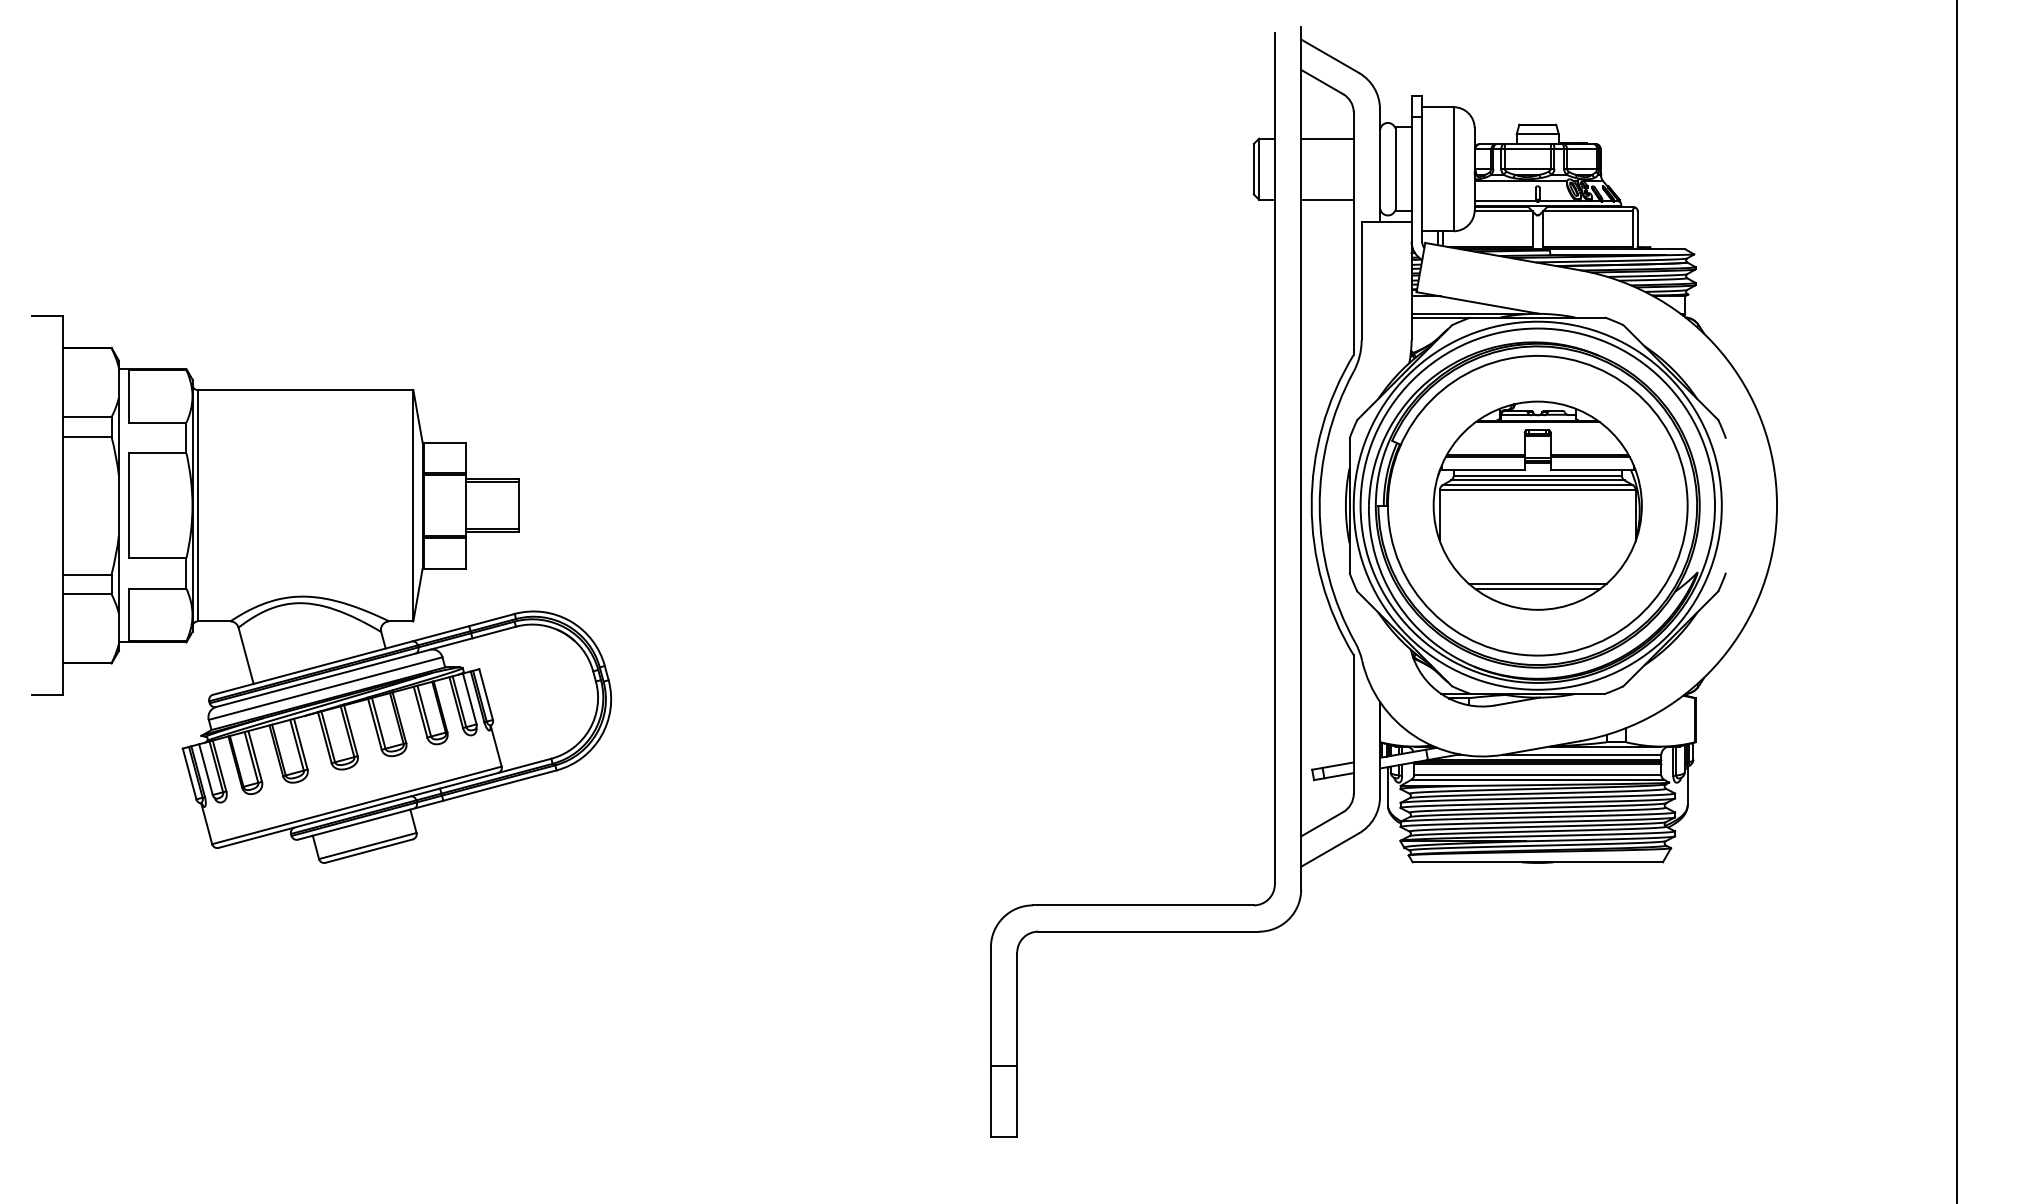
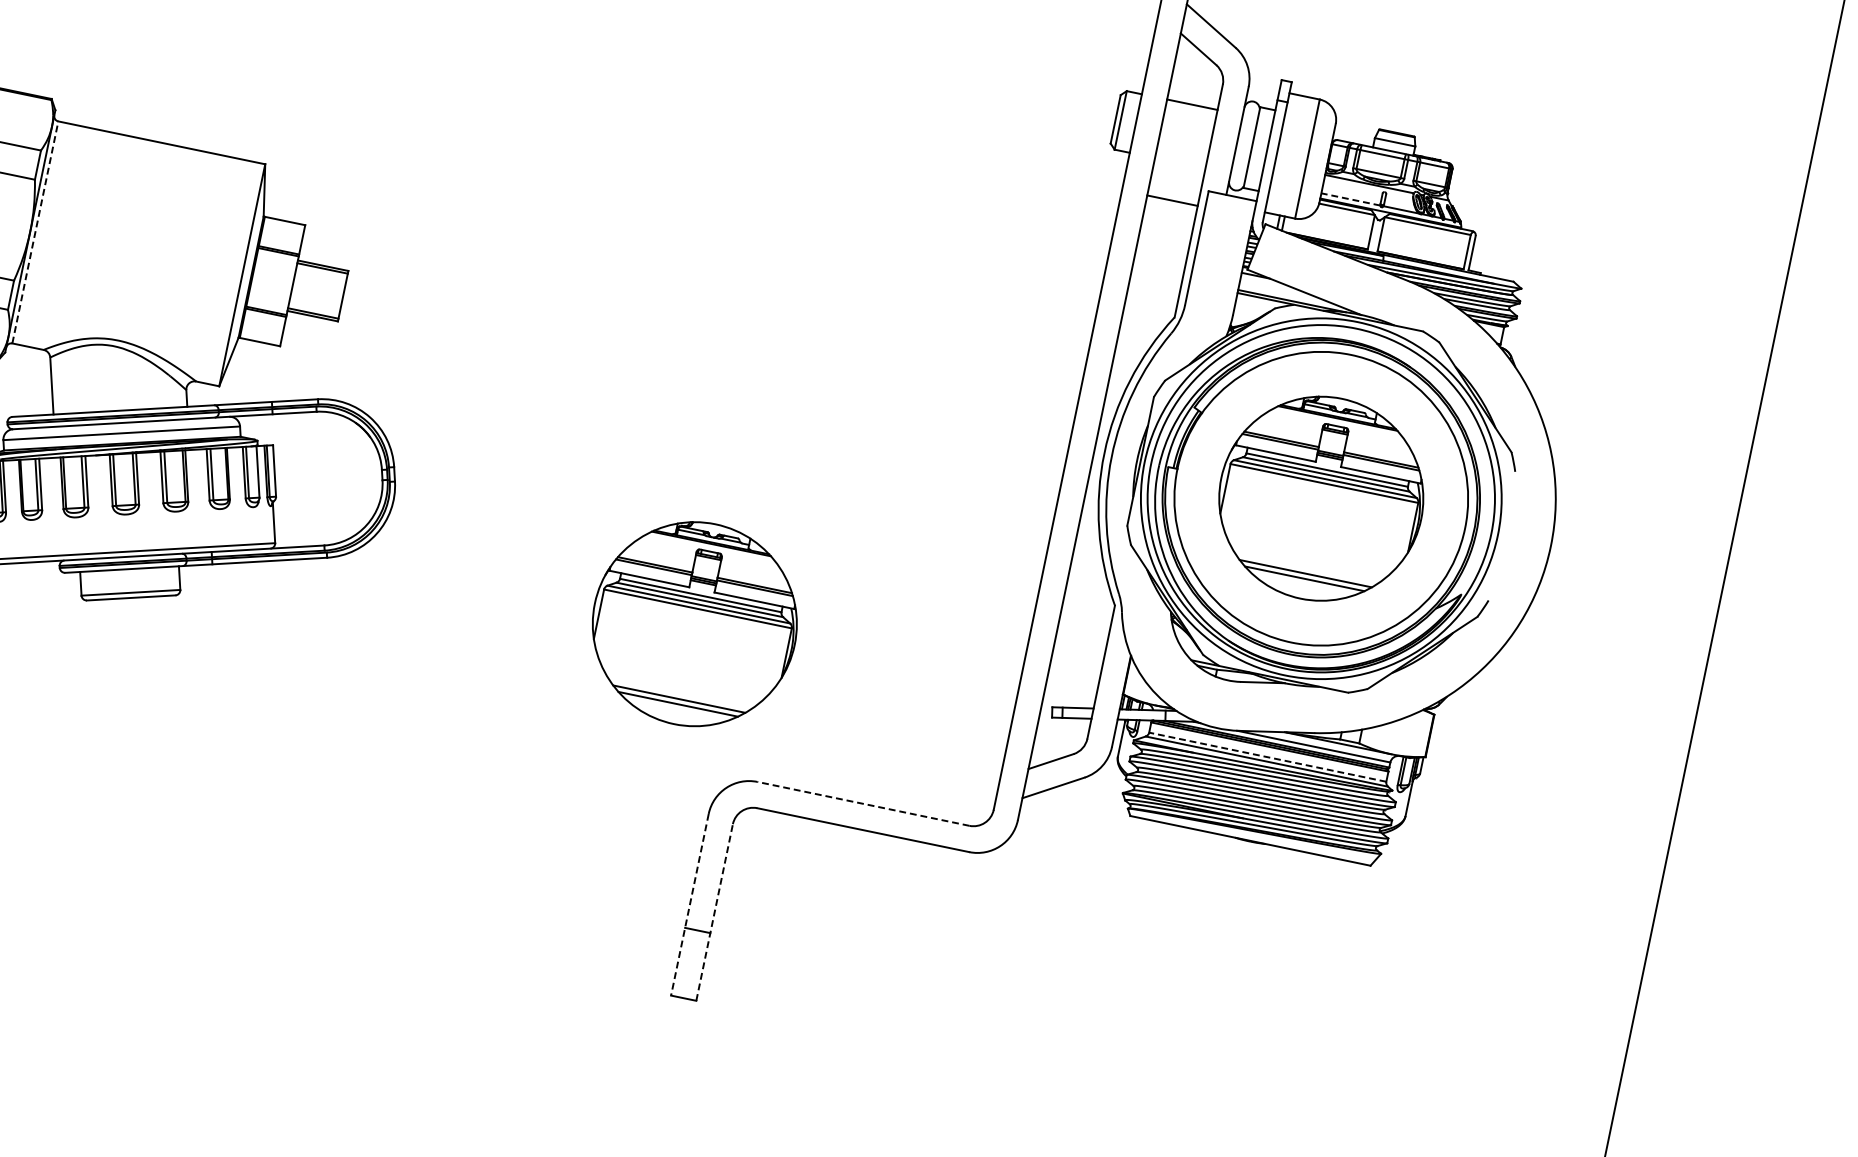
line: (1327, 199) -> (1172, 200), moved
line: (1505, 200) -> (1350, 199), solid -> dashed
line: (197, 505) -> (35, 232), solid -> dashed
part: (937, 760) -> (694, 623), added
line: (1537, 775) -> (1267, 757), solid -> dashed
line: (1142, 905) -> (862, 803), solid -> dashed
line: (990, 1042) -> (689, 905), solid -> dashed
line: (1017, 1044) -> (714, 912), solid -> dashed

